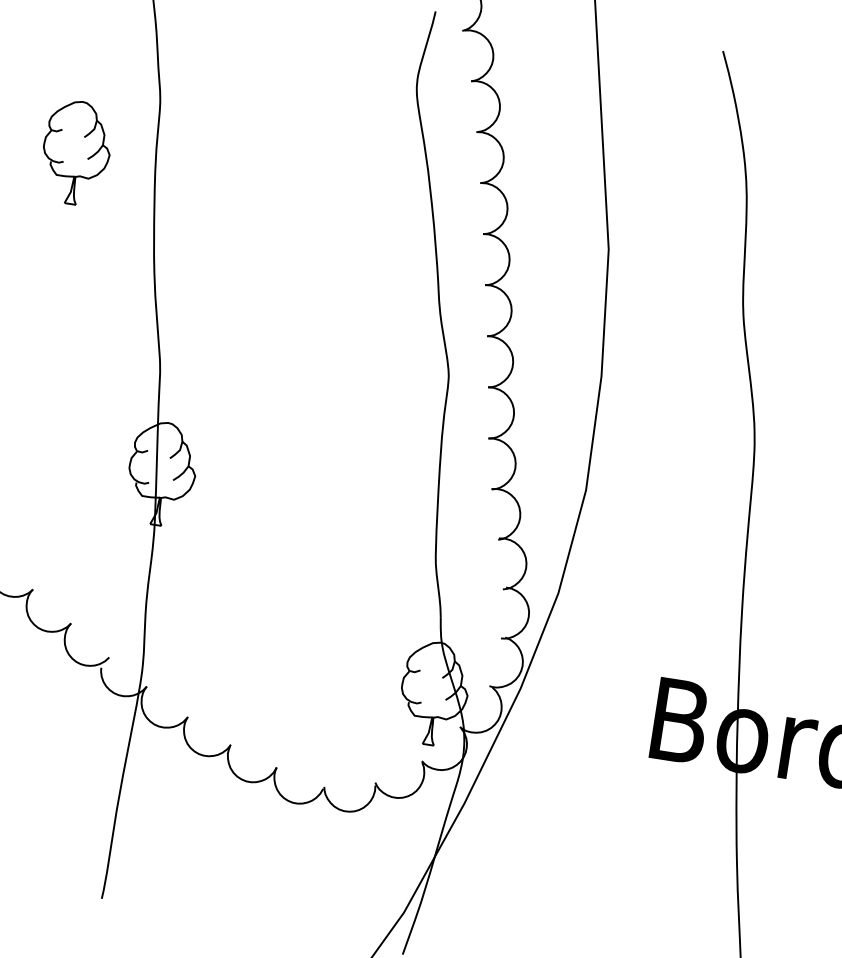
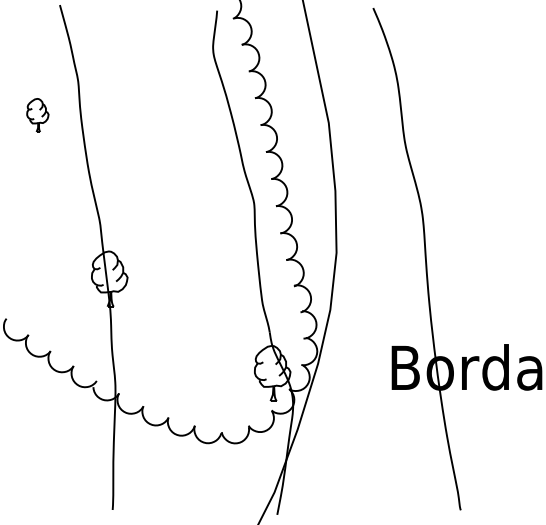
part: (75, 152) -> (37, 115), size x0.6

